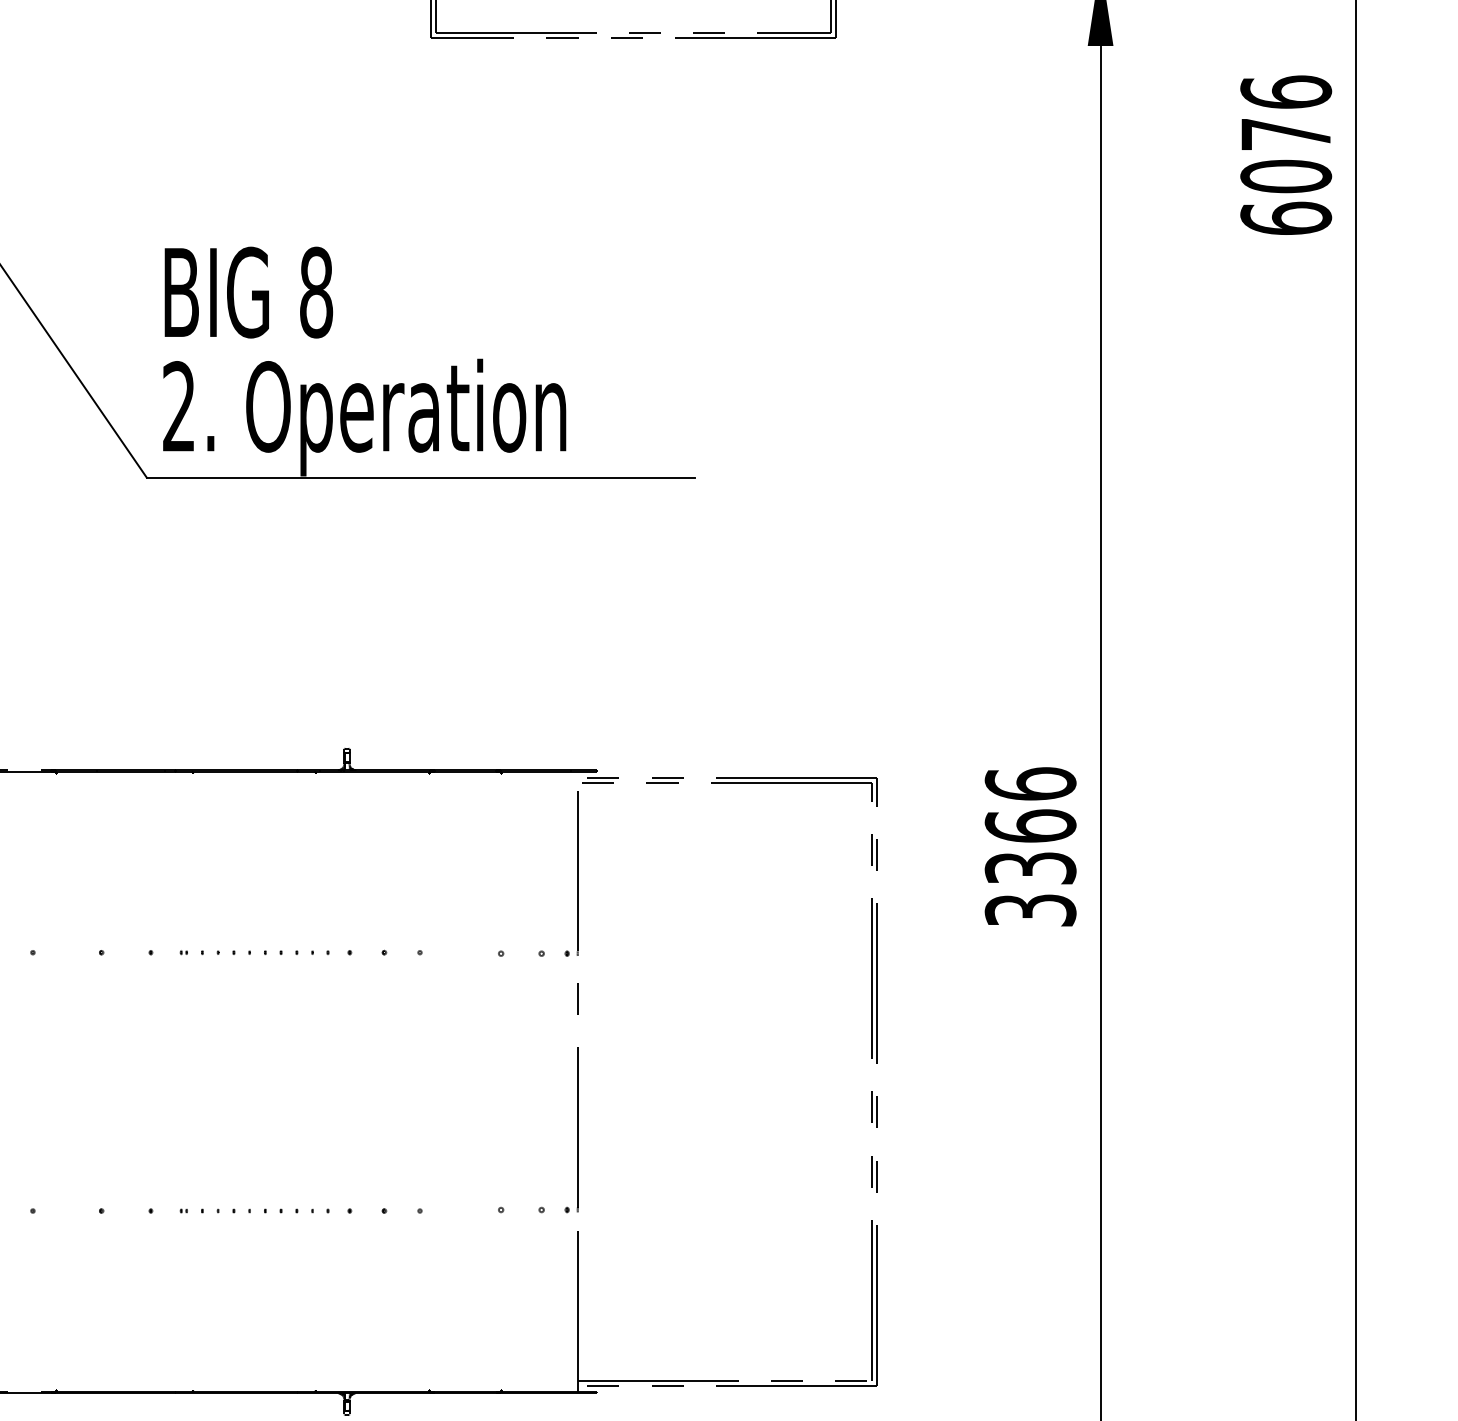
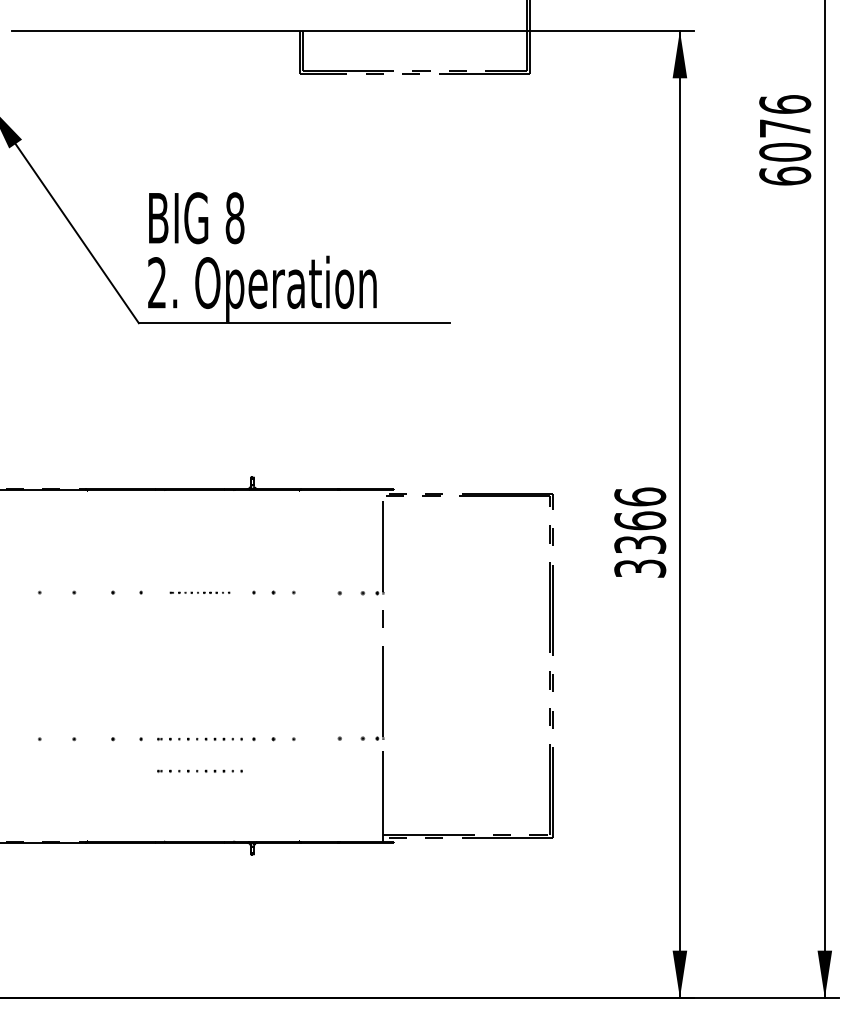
part: (253, 952) -> (199, 592), size x0.7
part: (253, 1266) -> (199, 770), added

